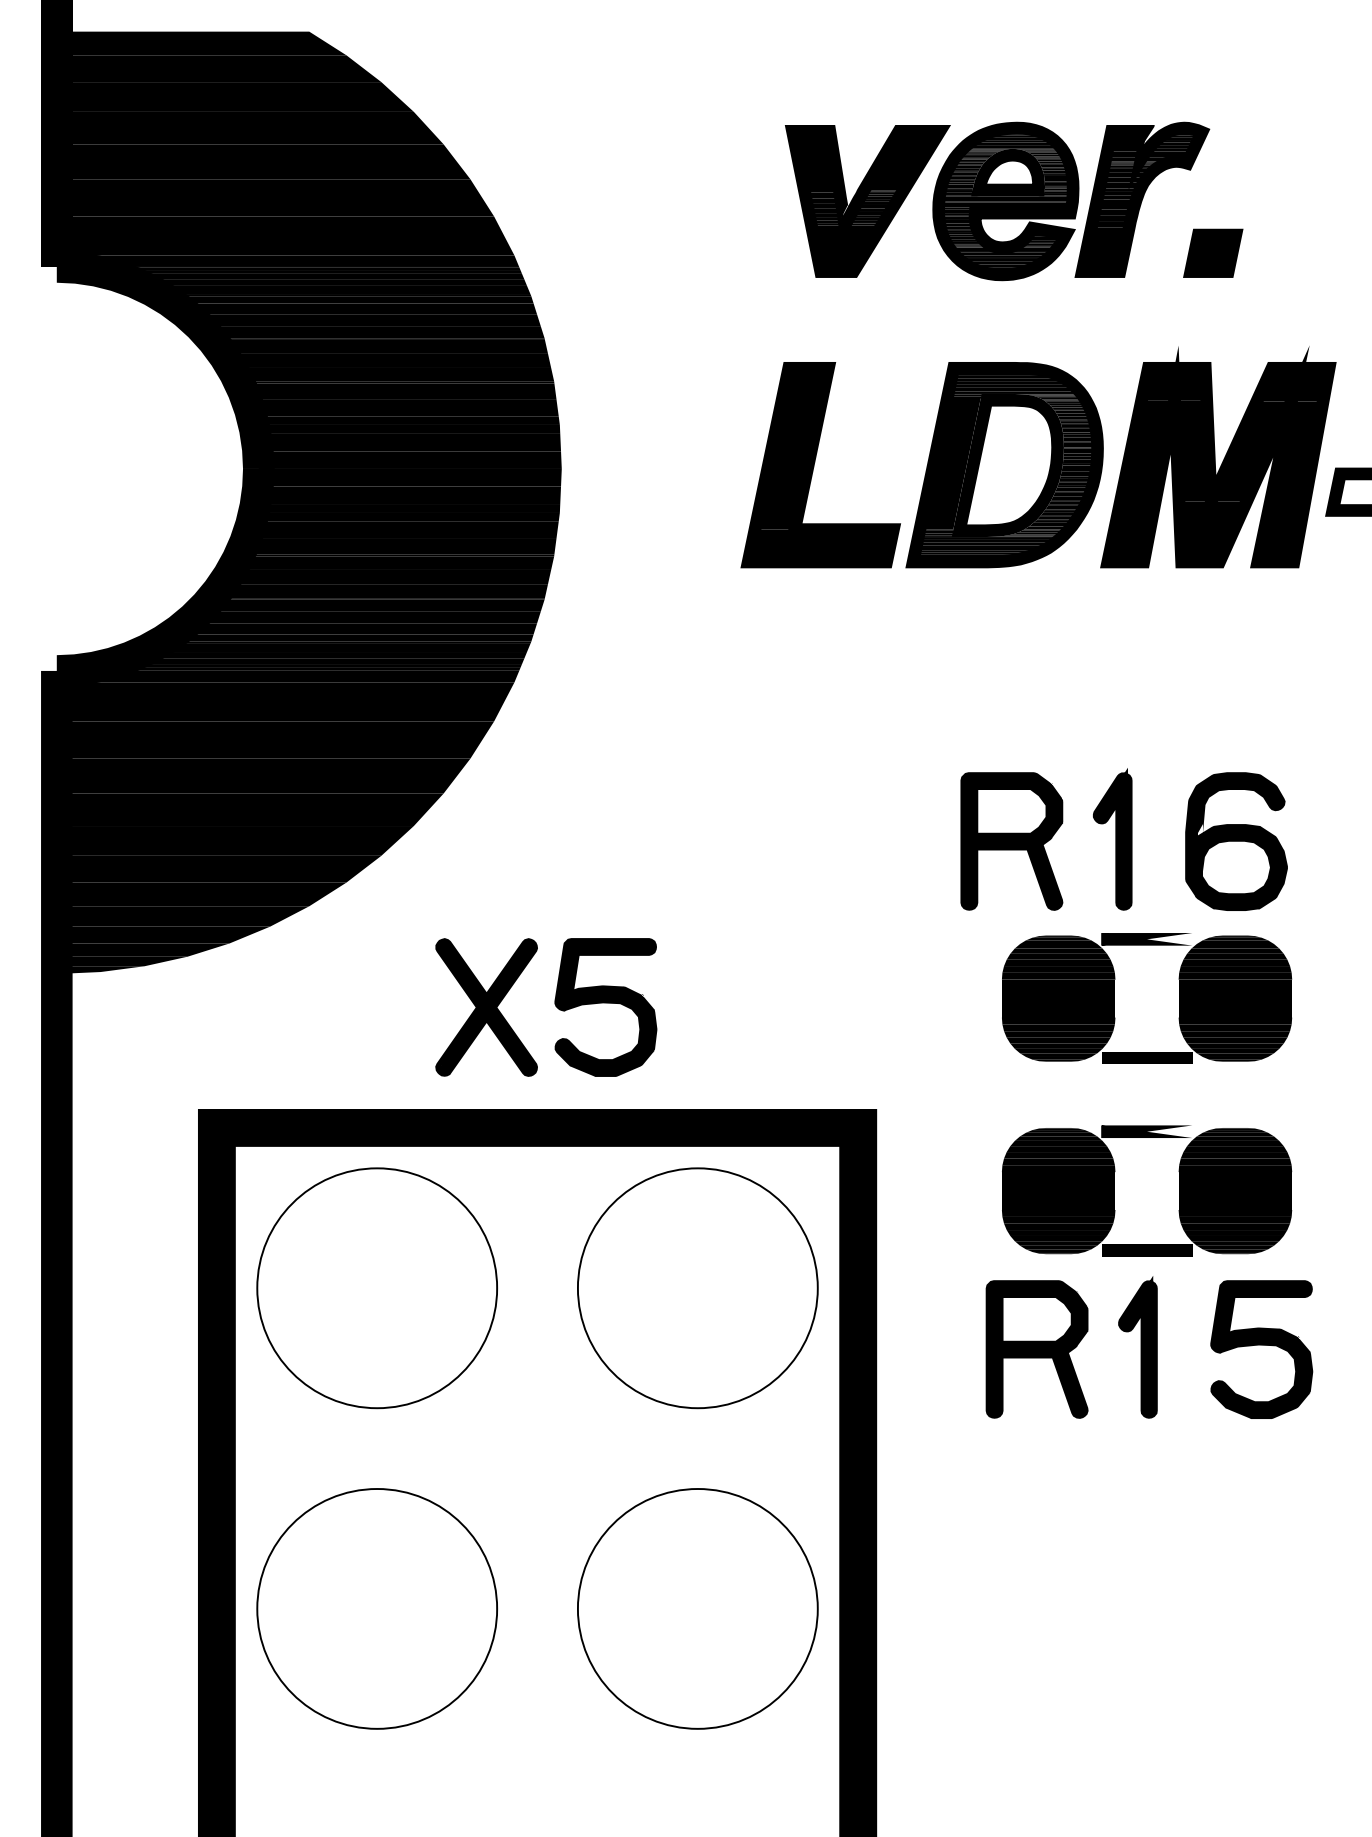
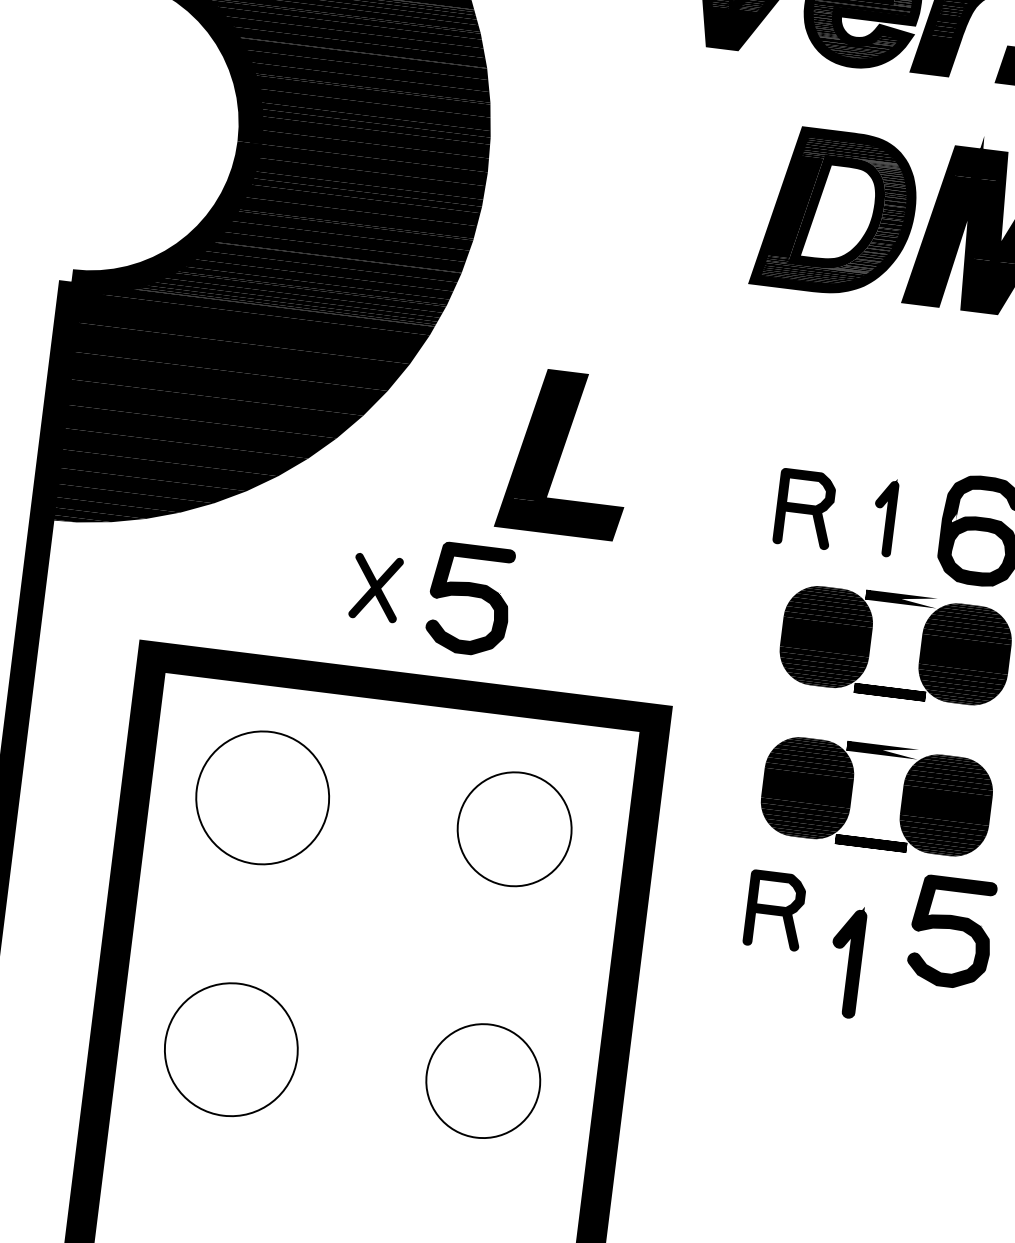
part: (820, 465) -> (566, 453), moved
part: (1112, 839) -> (884, 517), size x0.7
part: (1011, 841) -> (804, 509), size x0.7
part: (486, 1007) -> (376, 588), size x0.6
part: (376, 1288) -> (262, 797), size x0.7
part: (697, 1288) -> (514, 829), size x0.6
part: (1137, 1347) -> (845, 961), moved
part: (1036, 1349) -> (774, 910), size x0.7
part: (376, 1608) -> (230, 1049), size x0.7
part: (697, 1608) -> (482, 1080), size x0.6

